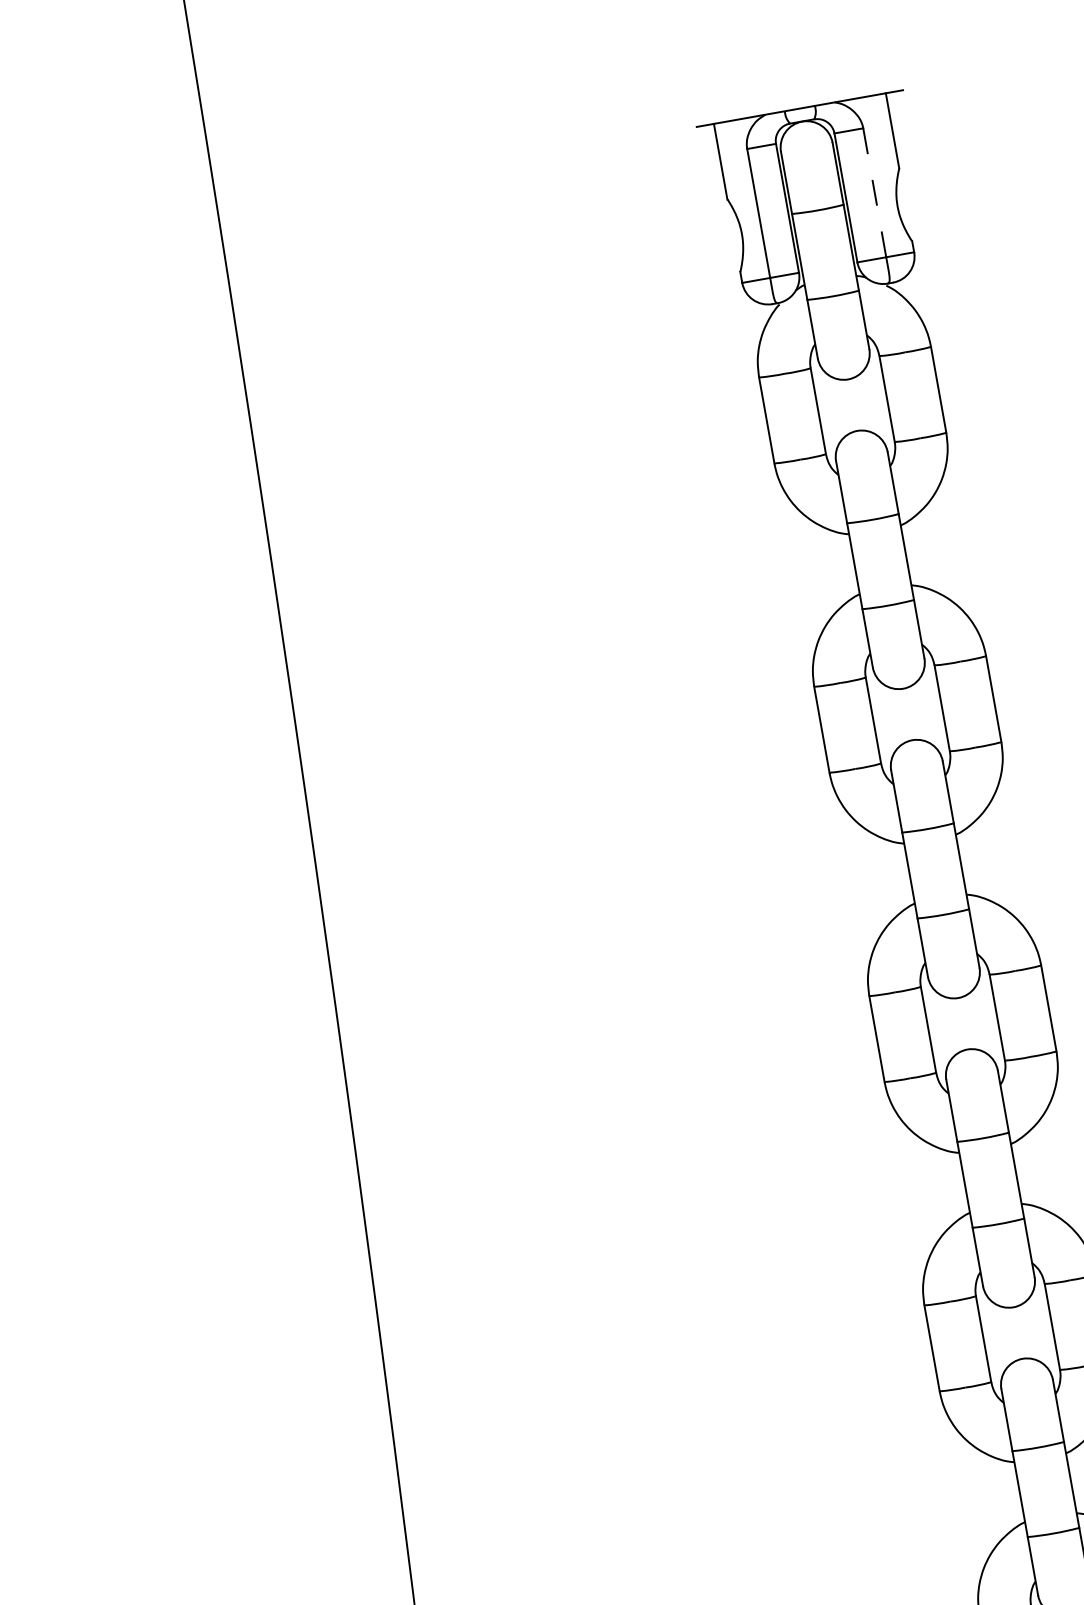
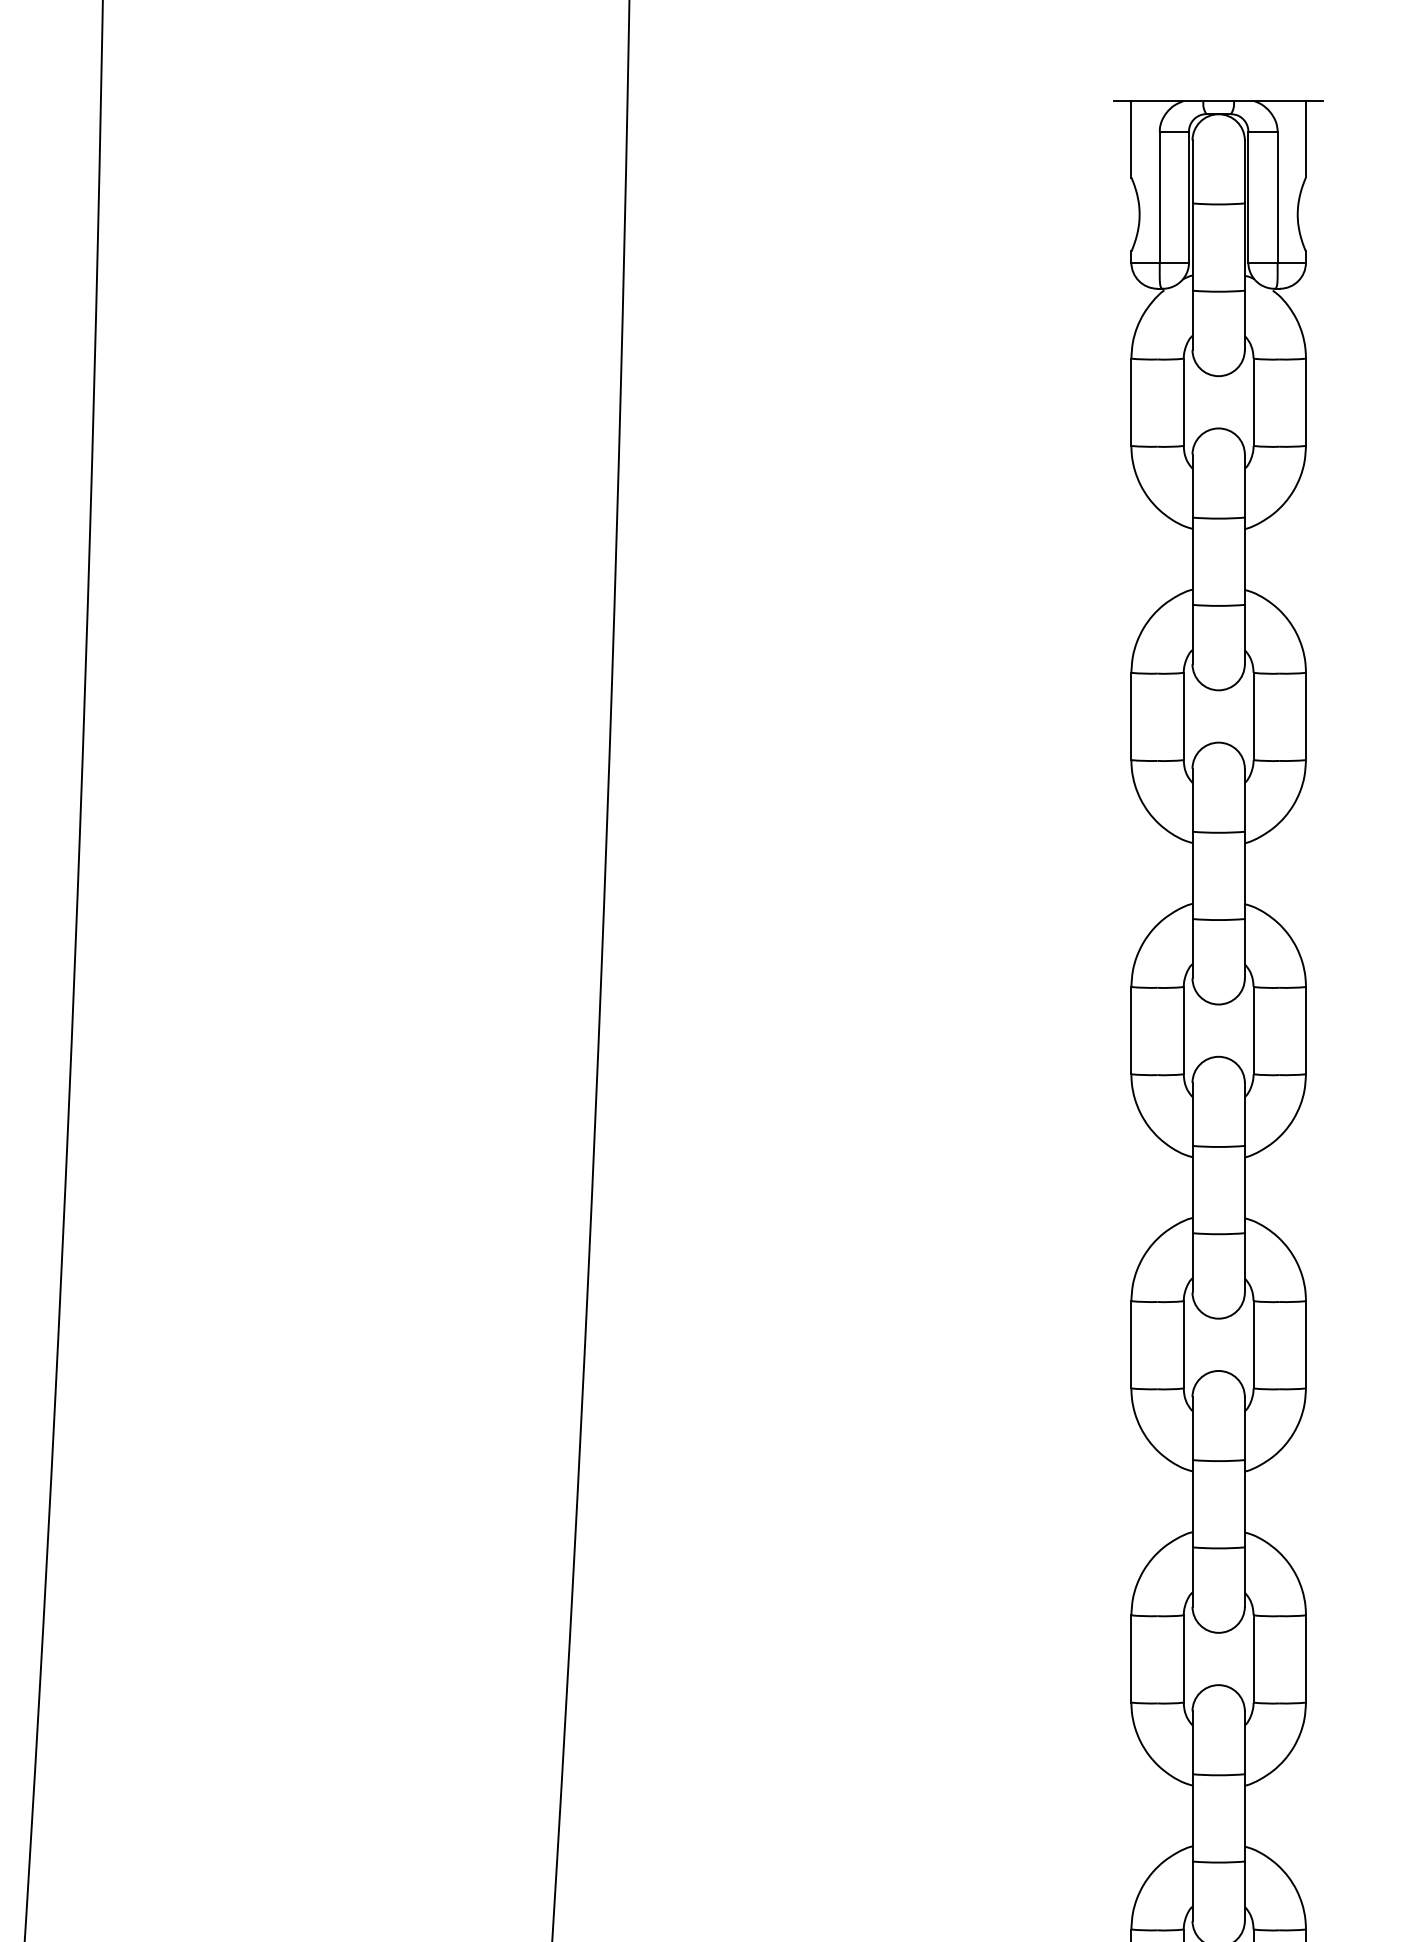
line: (874, 193) -> (1277, 197), dashed -> solid

